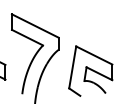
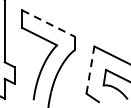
line: (35, 26) -> (48, 23), solid -> dashed
line: (72, 66) -> (90, 69), solid -> dashed

